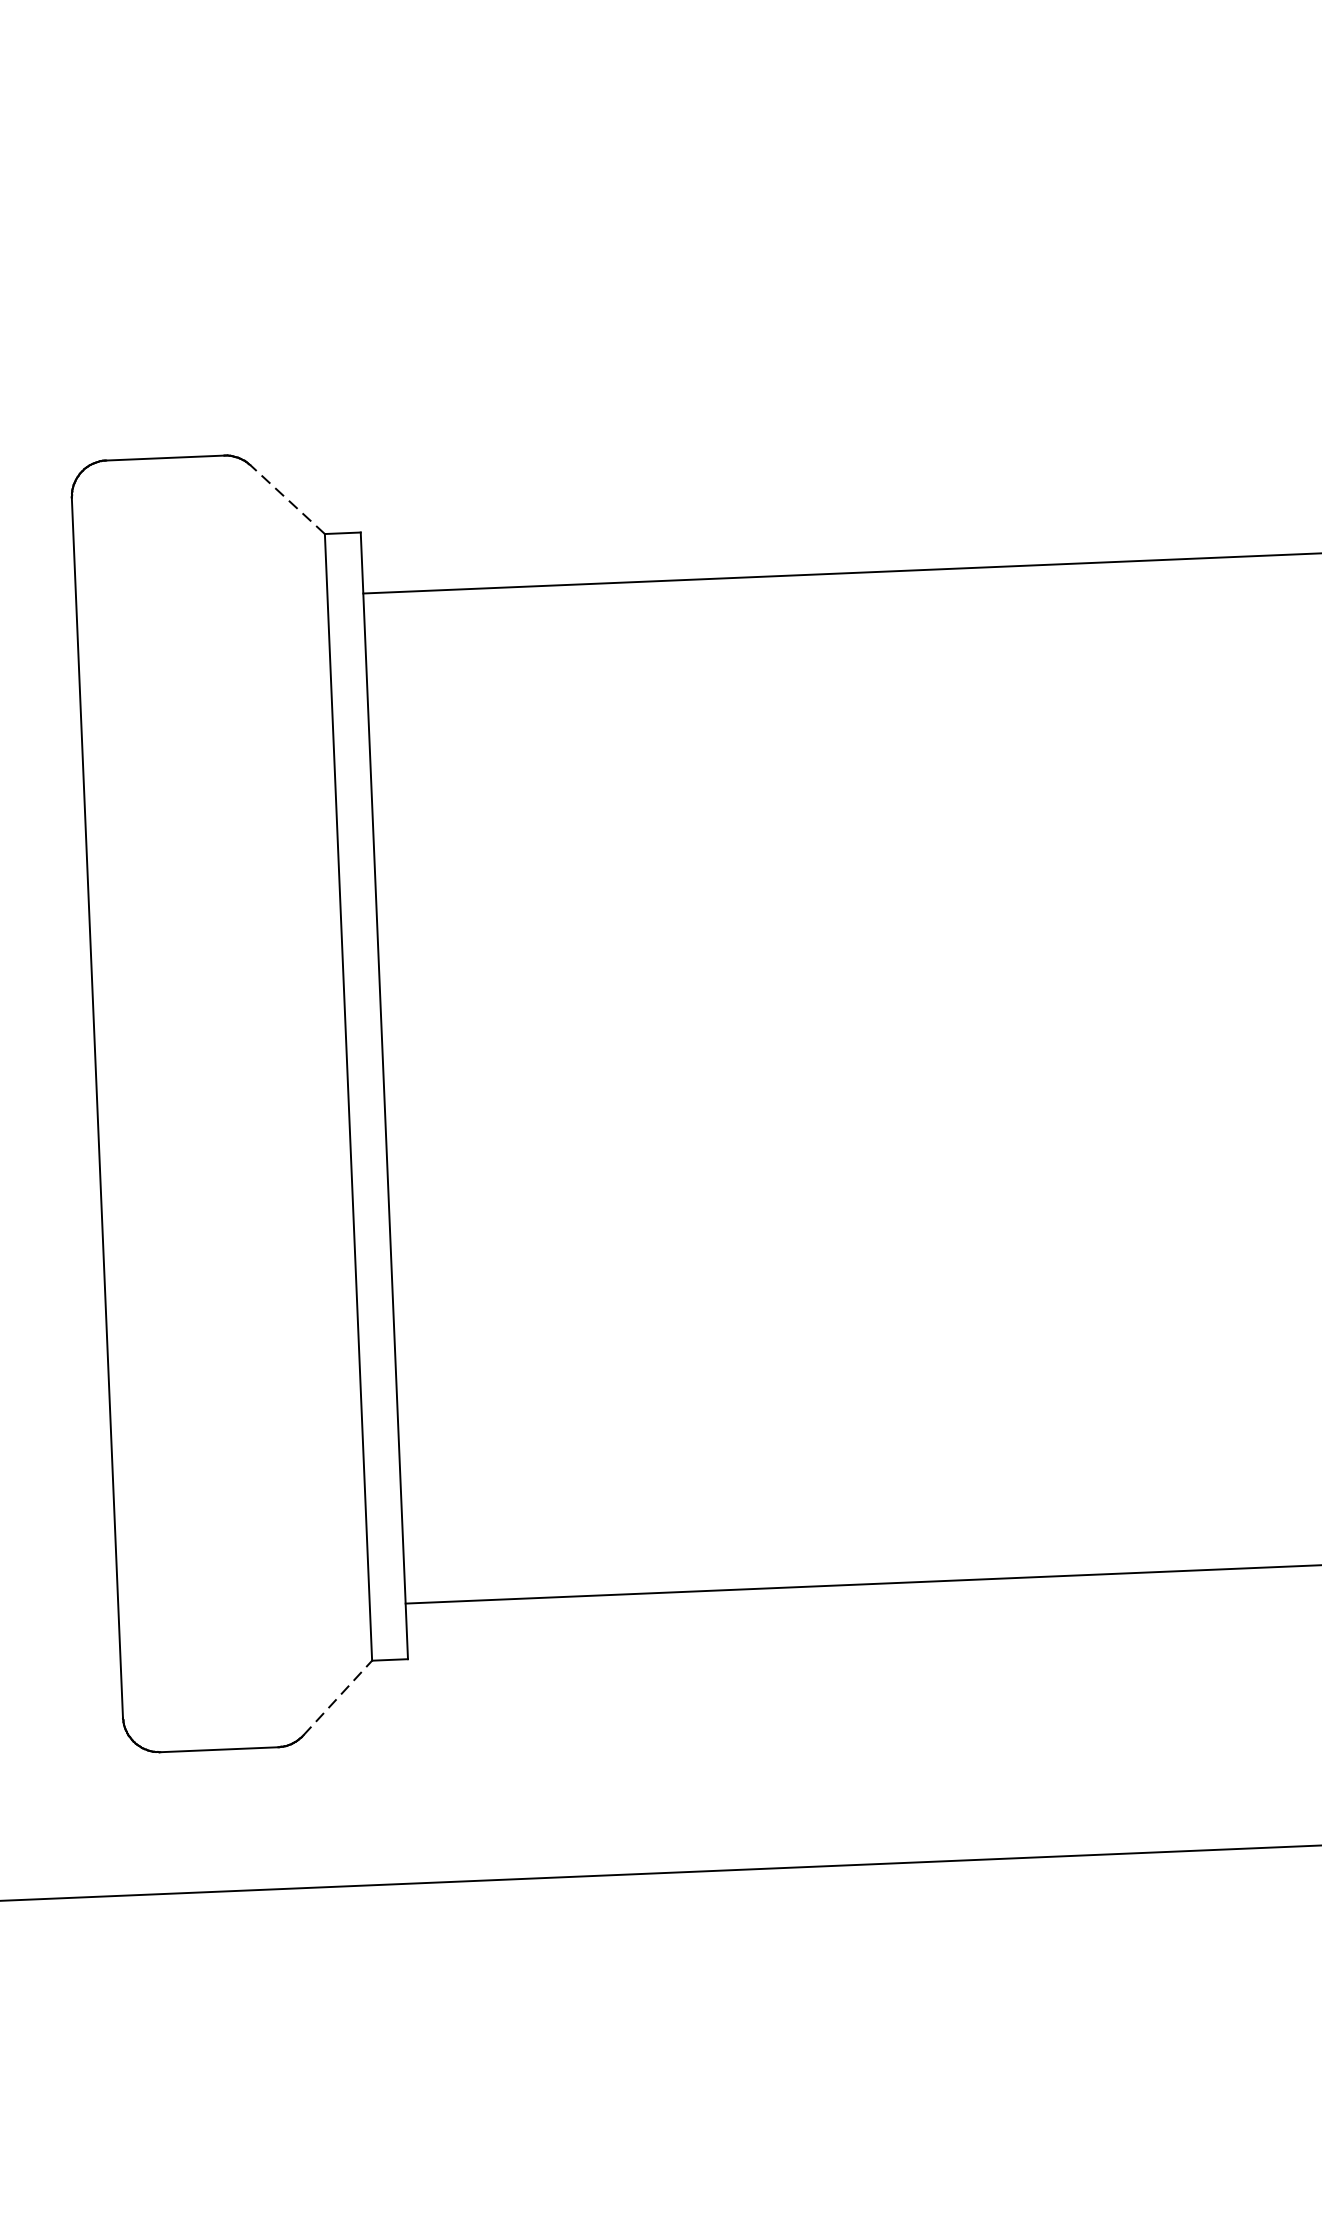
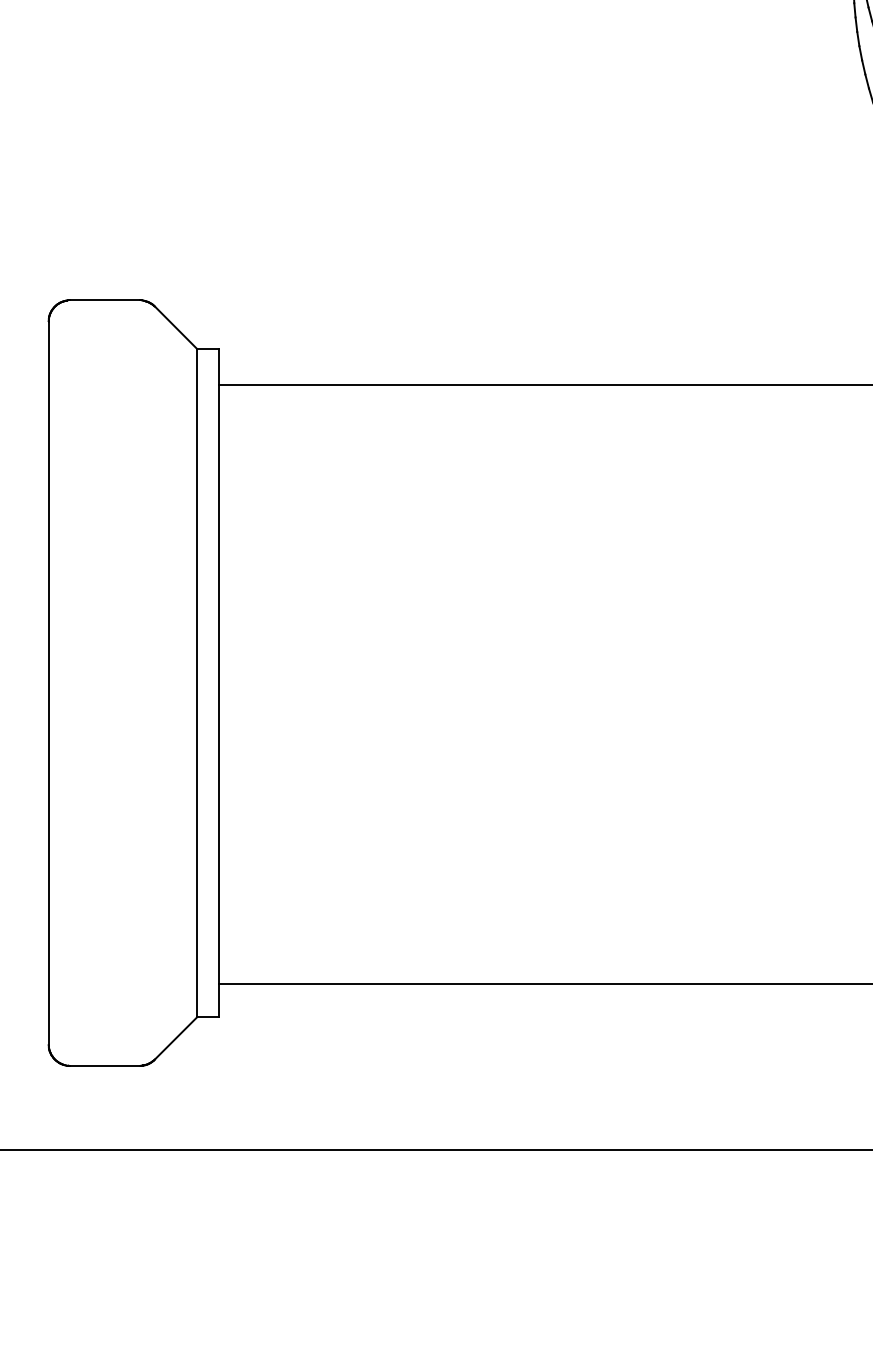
line: (286, 498) -> (175, 327), dashed -> solid
line: (338, 1696) -> (176, 1037), dashed -> solid

